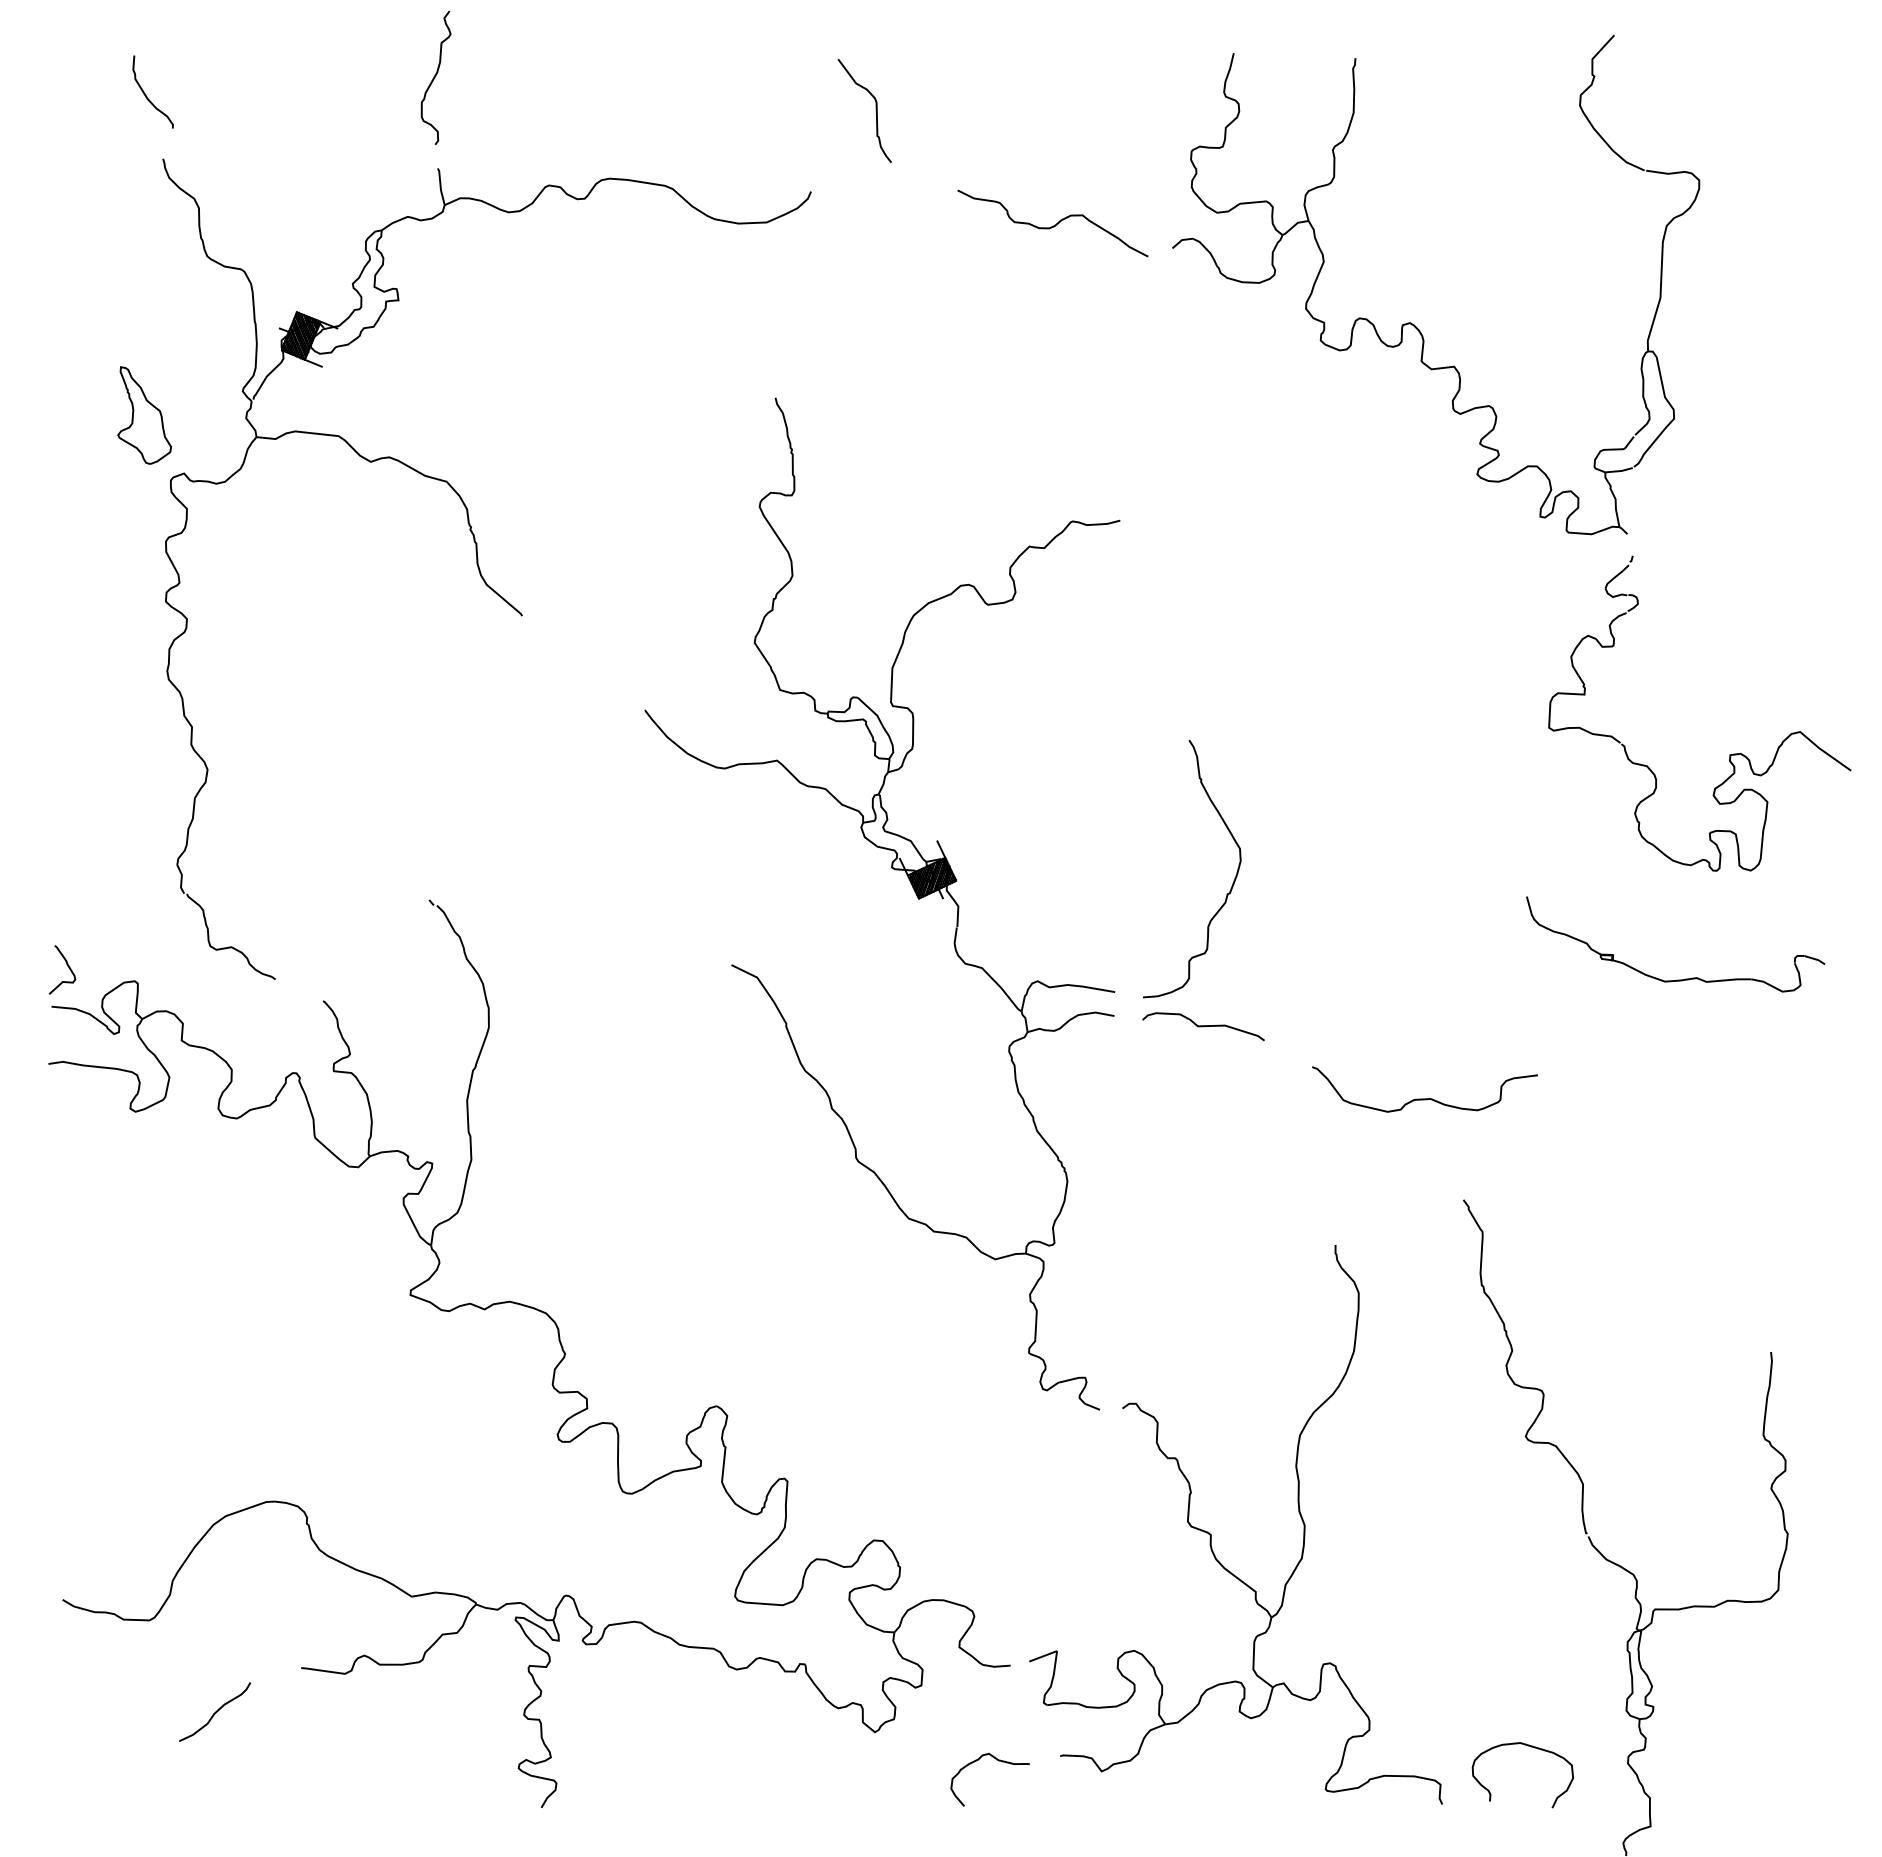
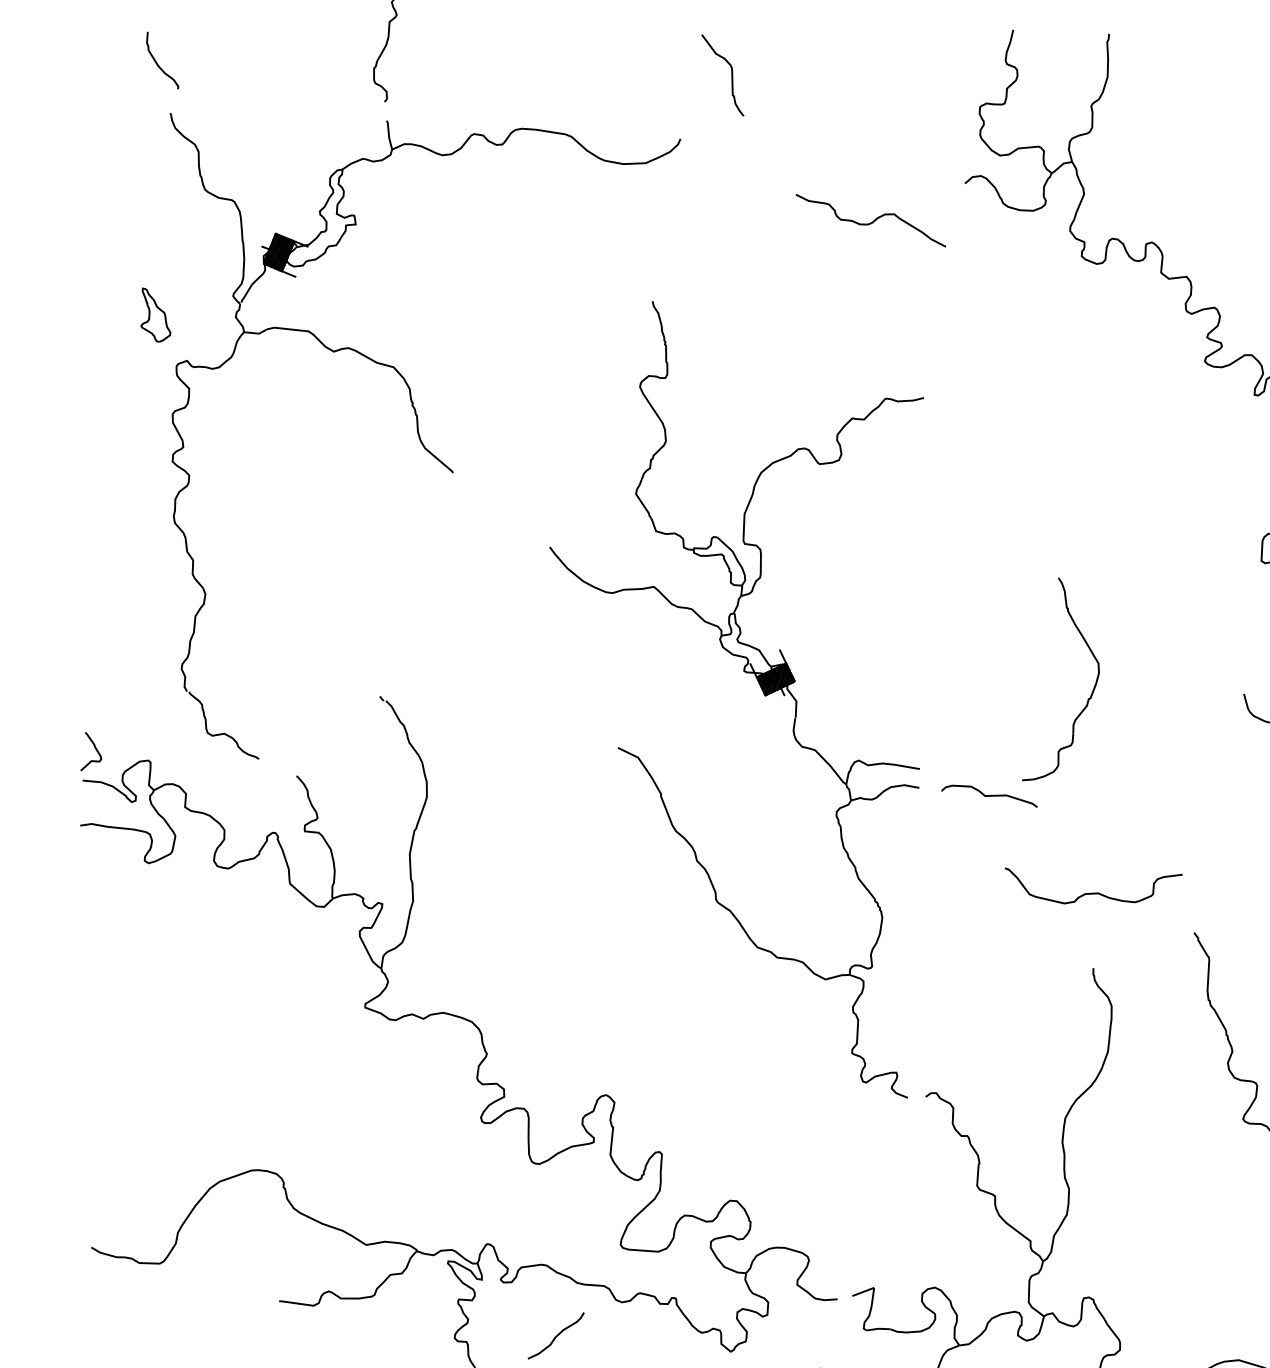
curve: (1053, 225) -> (871, 222), moved
part: (144, 415) -> (155, 315), size x0.7
part: (1231, 885) -> (1091, 692), moved
curve: (1424, 1098) -> (1093, 892), moved
curve: (215, 1711) -> (556, 1335), moved

